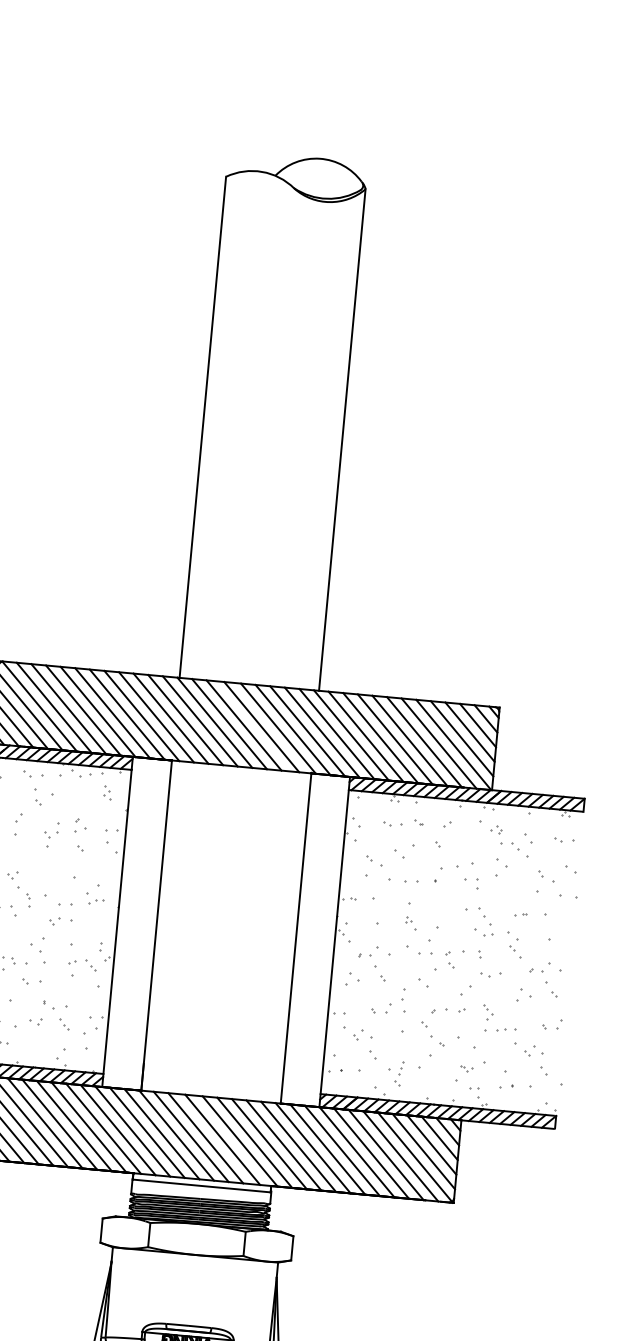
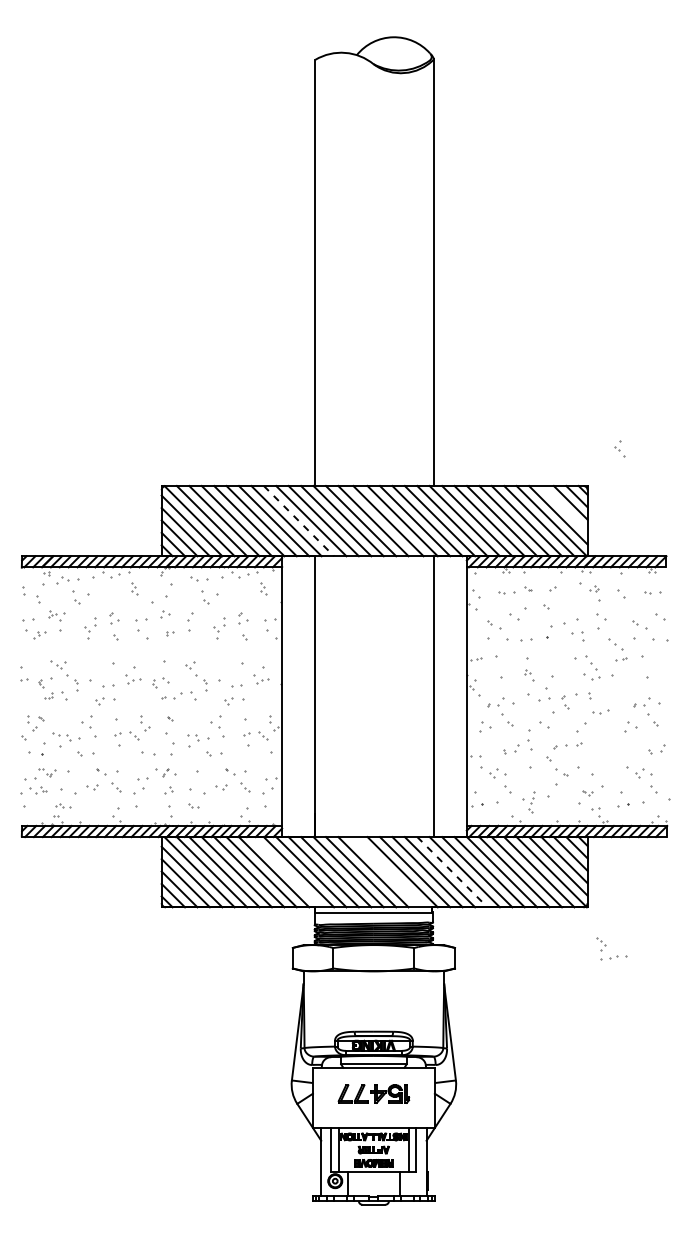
line: (157, 717) -> (299, 521), solid -> dashed
line: (469, 732) -> (564, 509), removed
part: (519, 849) -> (615, 644), moved
part: (515, 947) -> (619, 448), moved
part: (499, 1018) -> (611, 948), moved
line: (103, 1129) -> (286, 872), removed
line: (222, 1140) -> (387, 872), removed
line: (298, 1147) -> (452, 872), solid -> dashed

